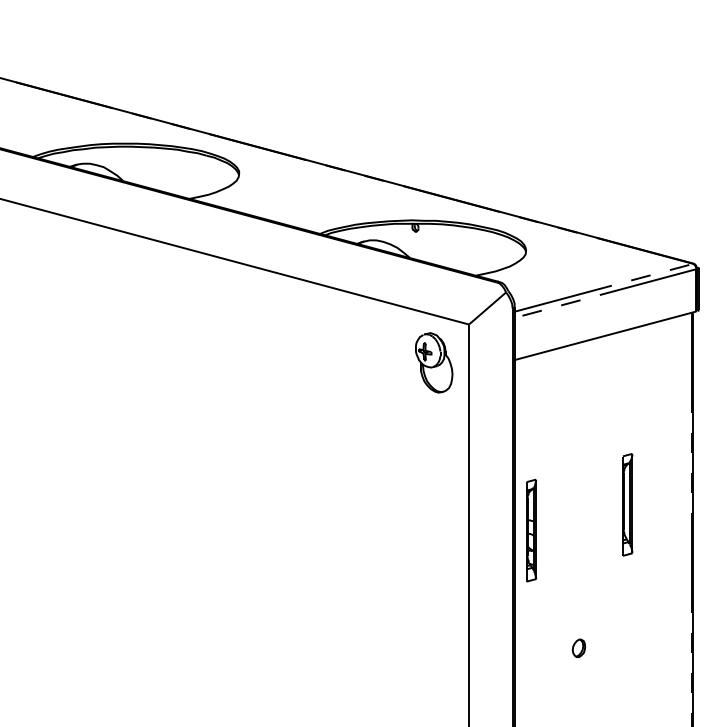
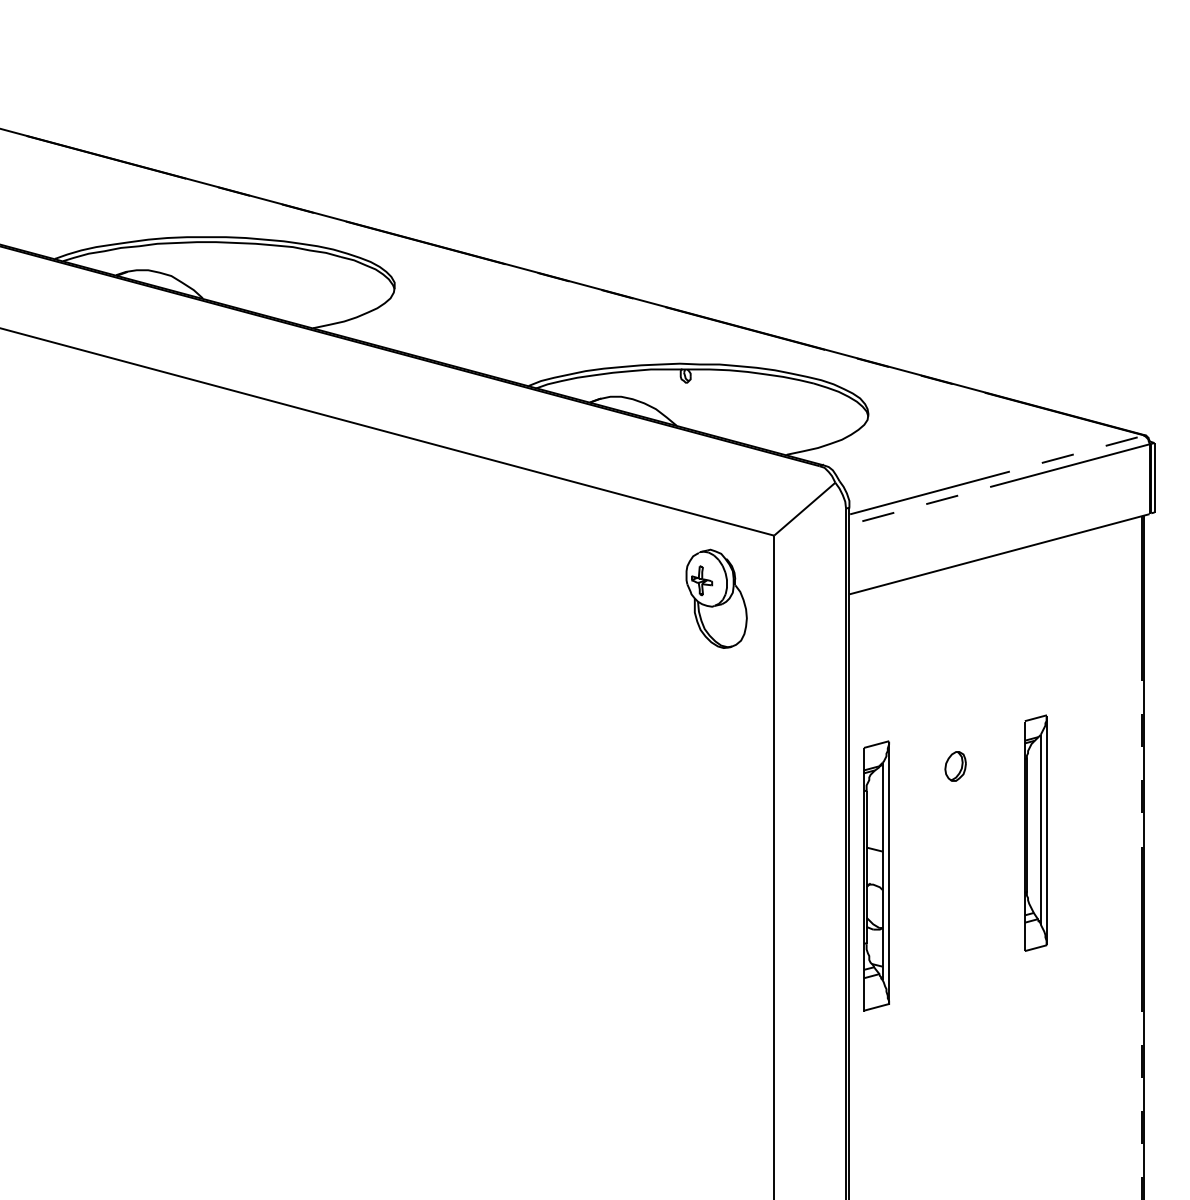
part: (627, 504) -> (1035, 832), size x1.4
part: (531, 530) -> (877, 875), size x1.6
part: (578, 647) -> (954, 765), moved

